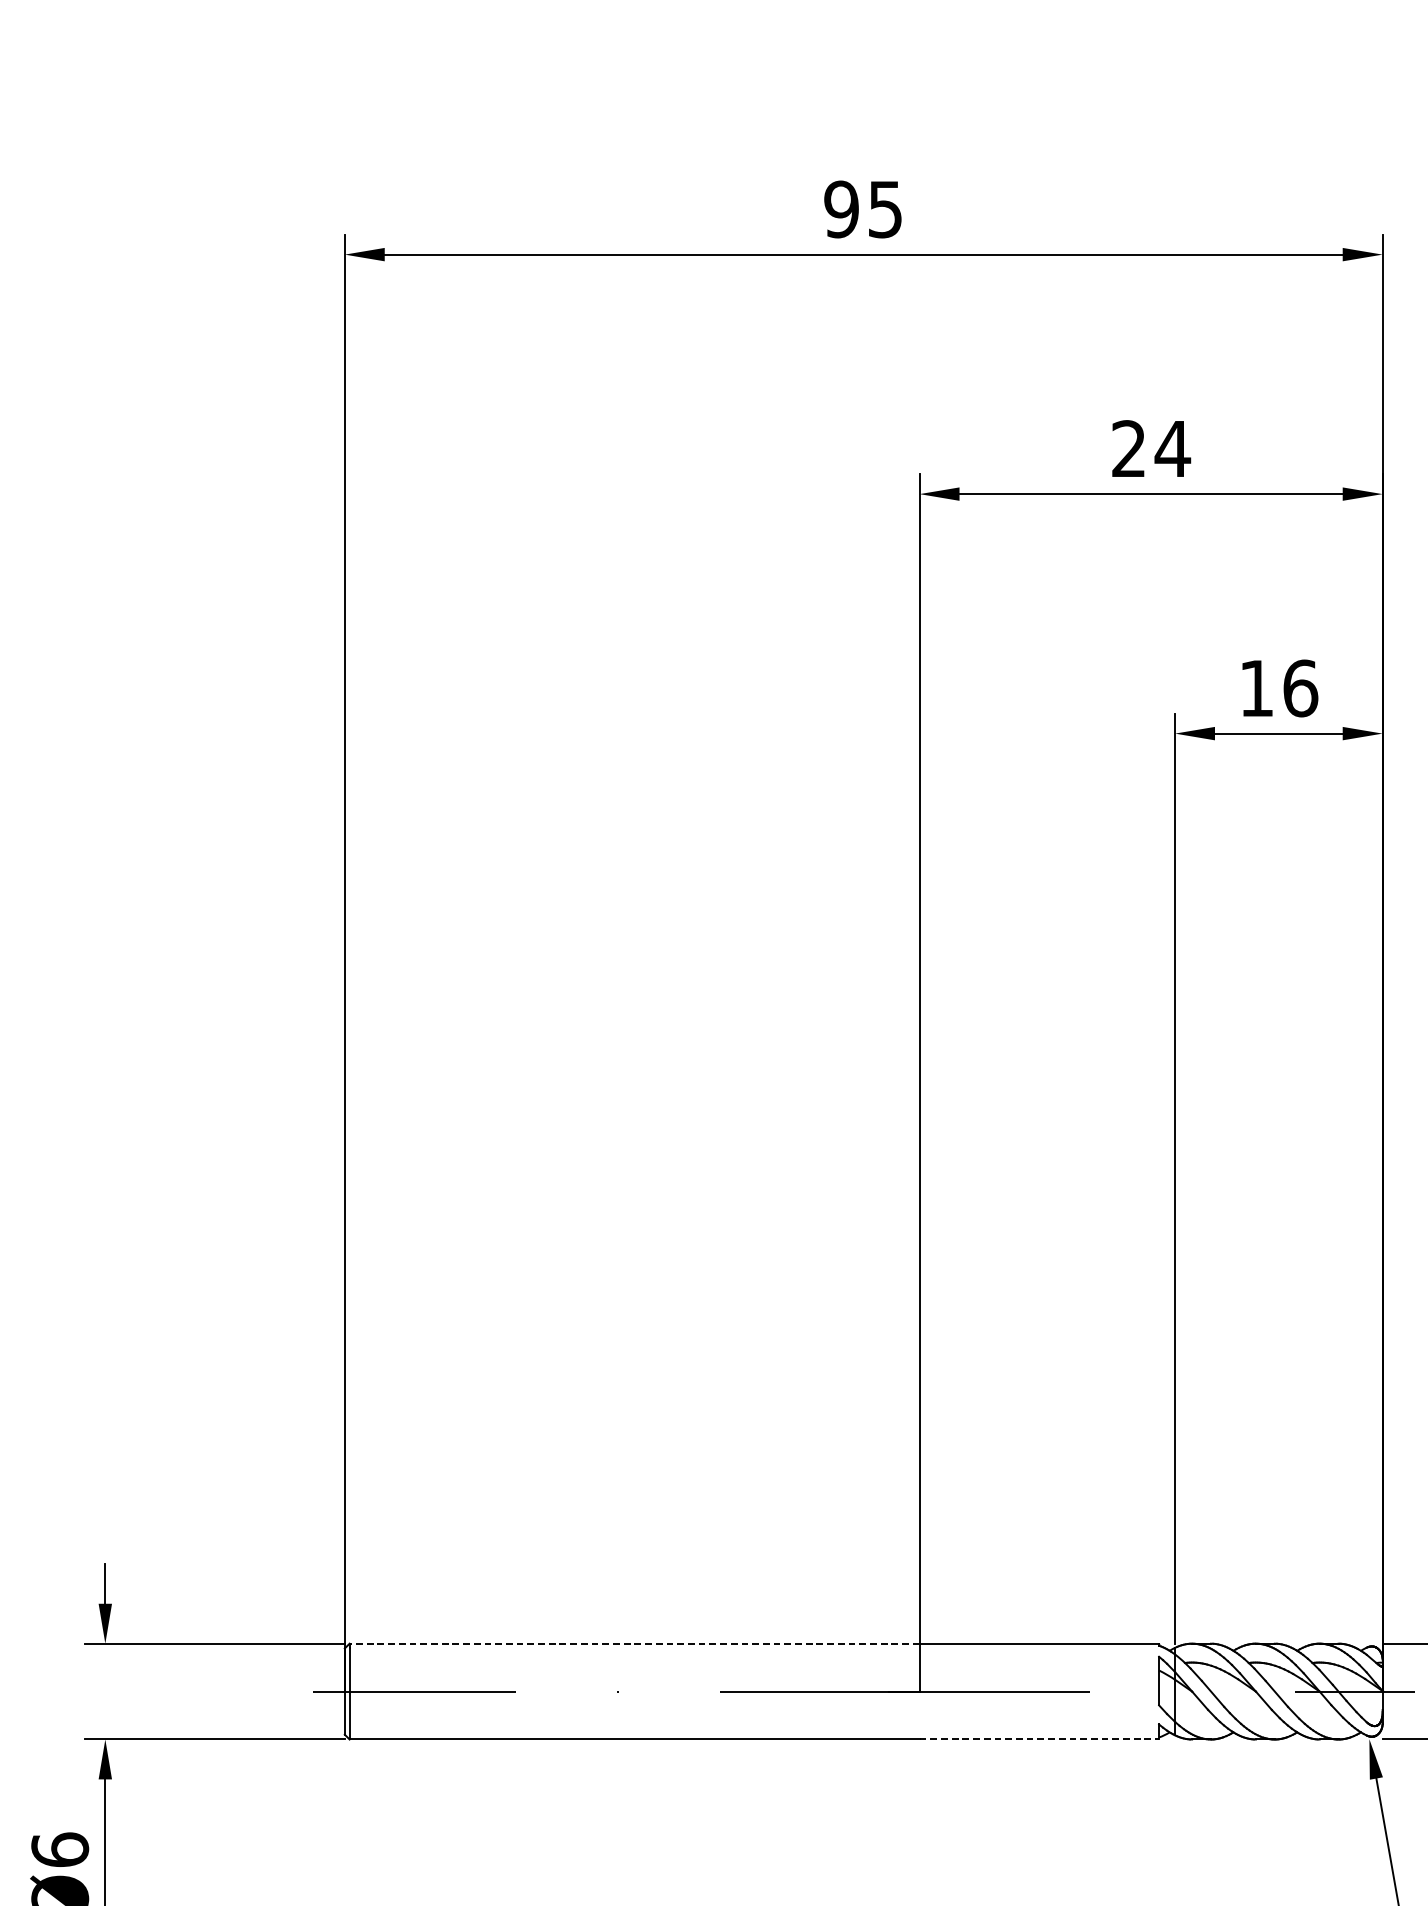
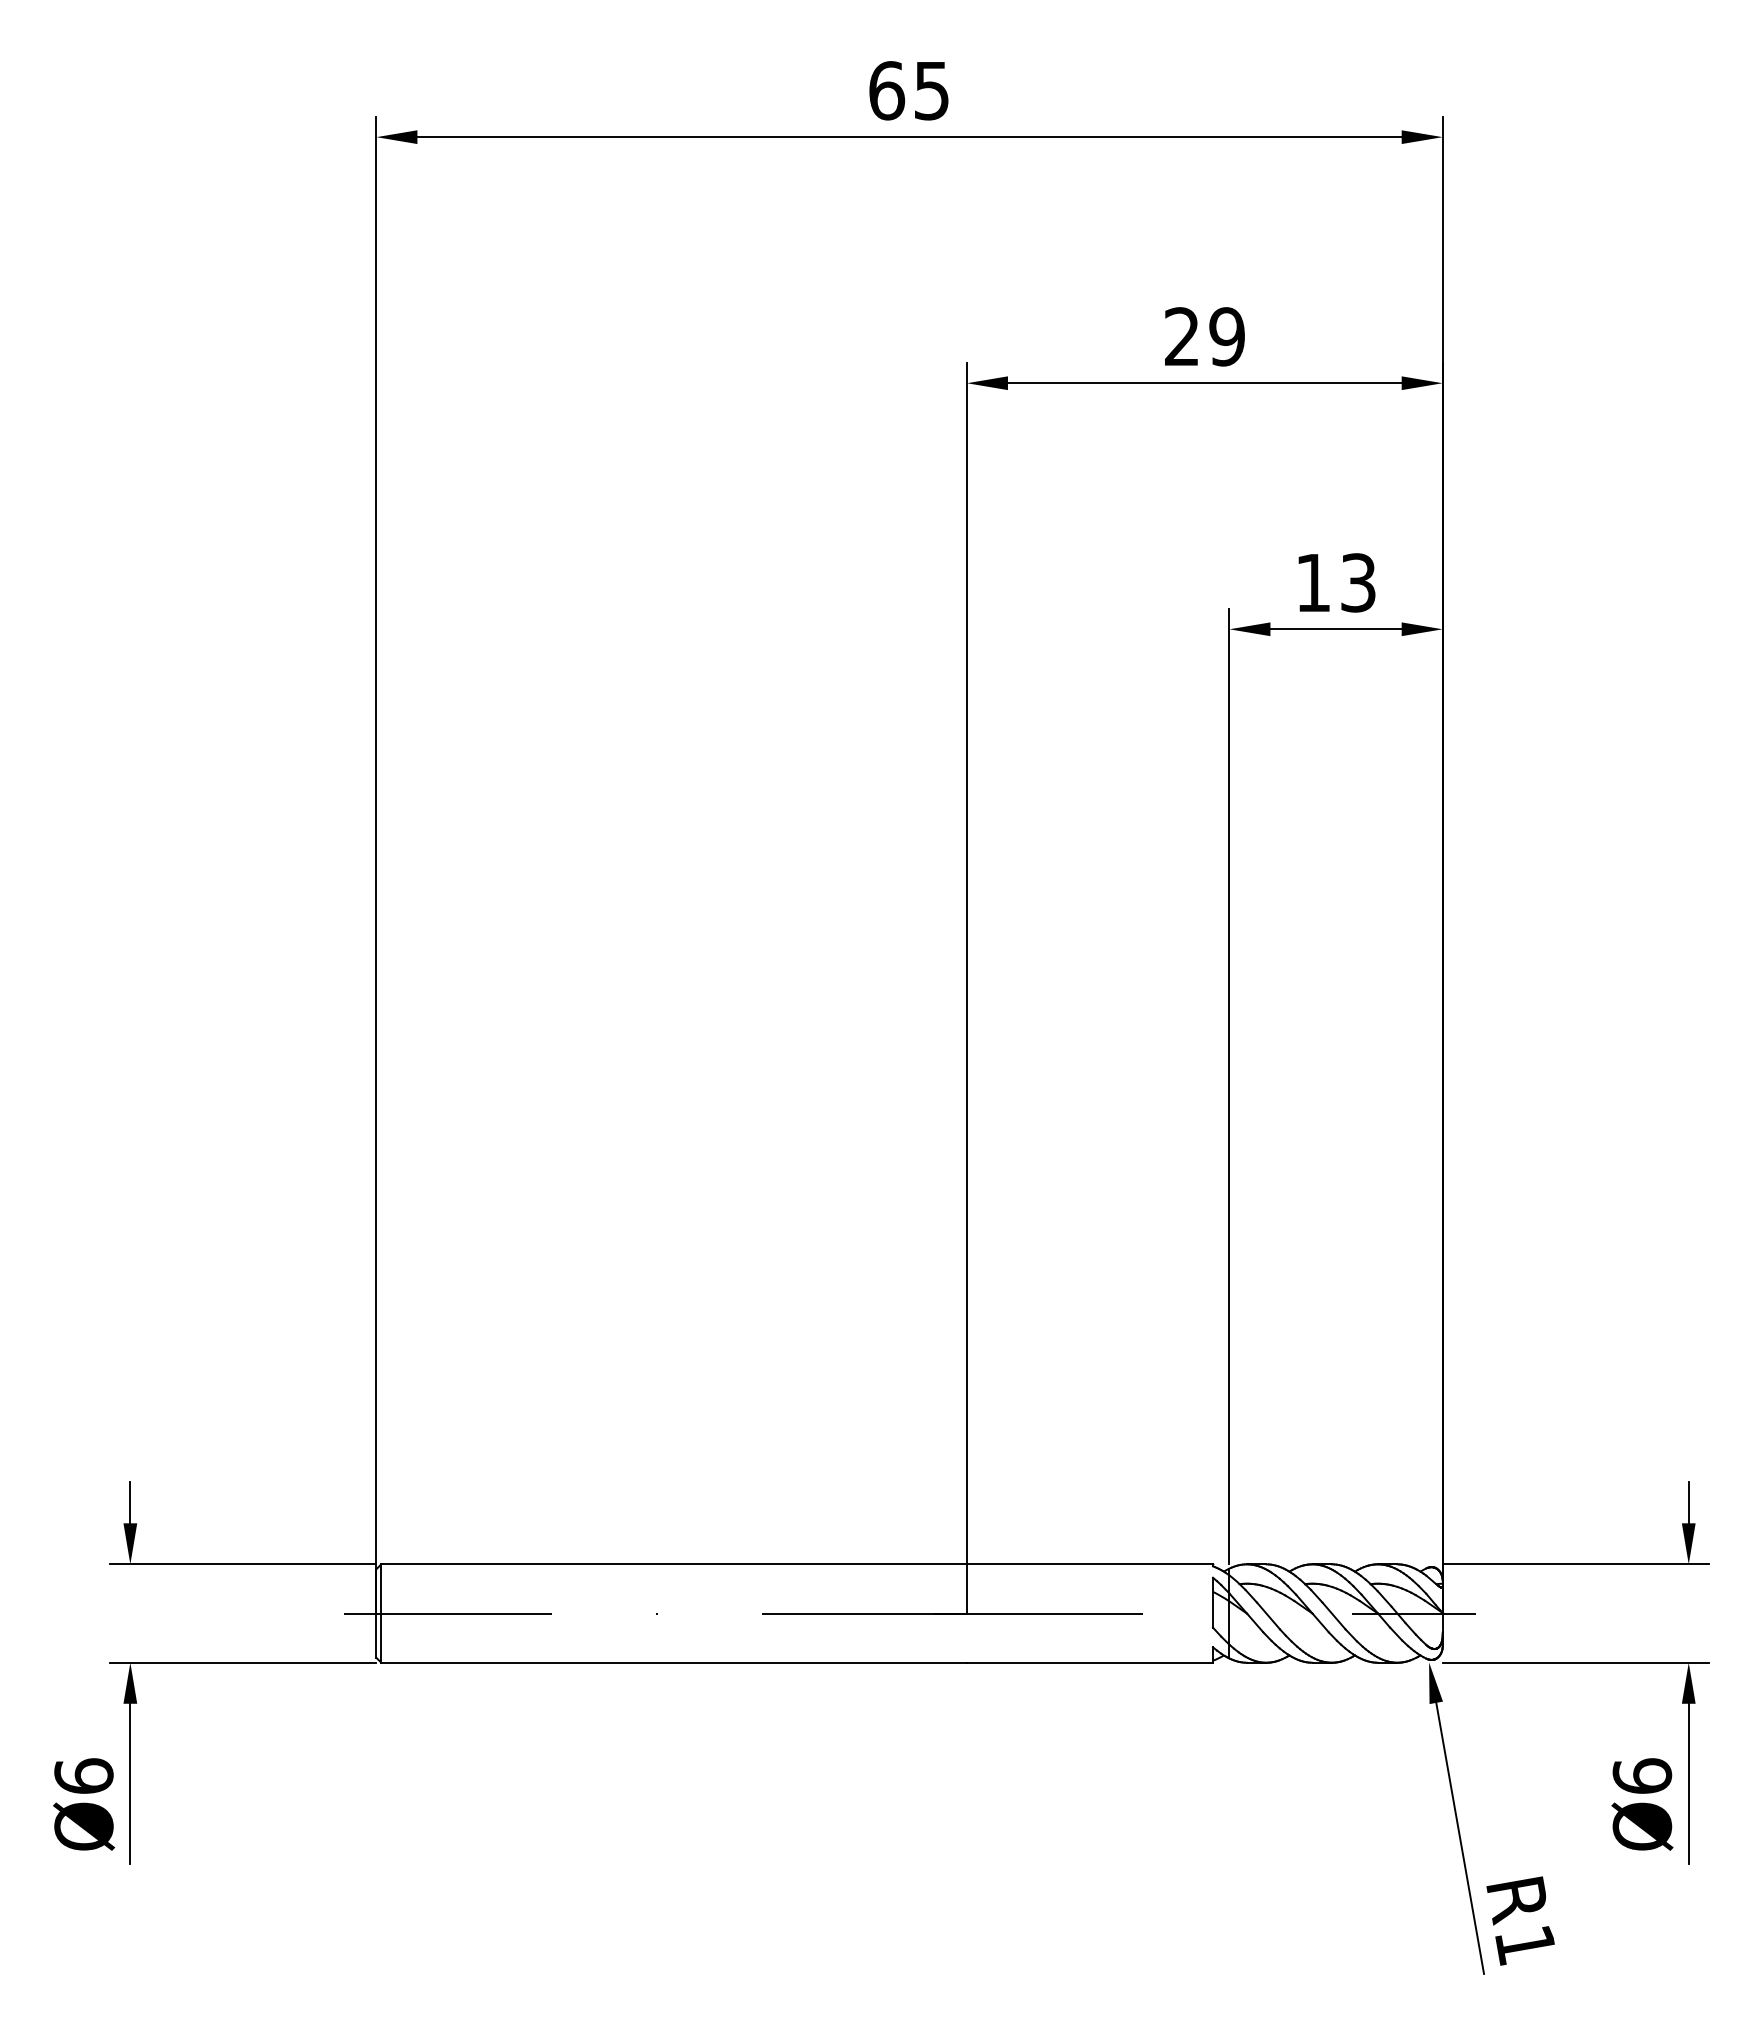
text: (842, 209) -> (887, 90), 95 -> 65
text: (1172, 448) -> (1226, 336), 24 -> 29
text: (1300, 688) -> (1358, 582), 16 -> 13
line: (634, 1643) -> (674, 1564), dashed -> solid
line: (1039, 1739) -> (1090, 1662), dashed -> solid

